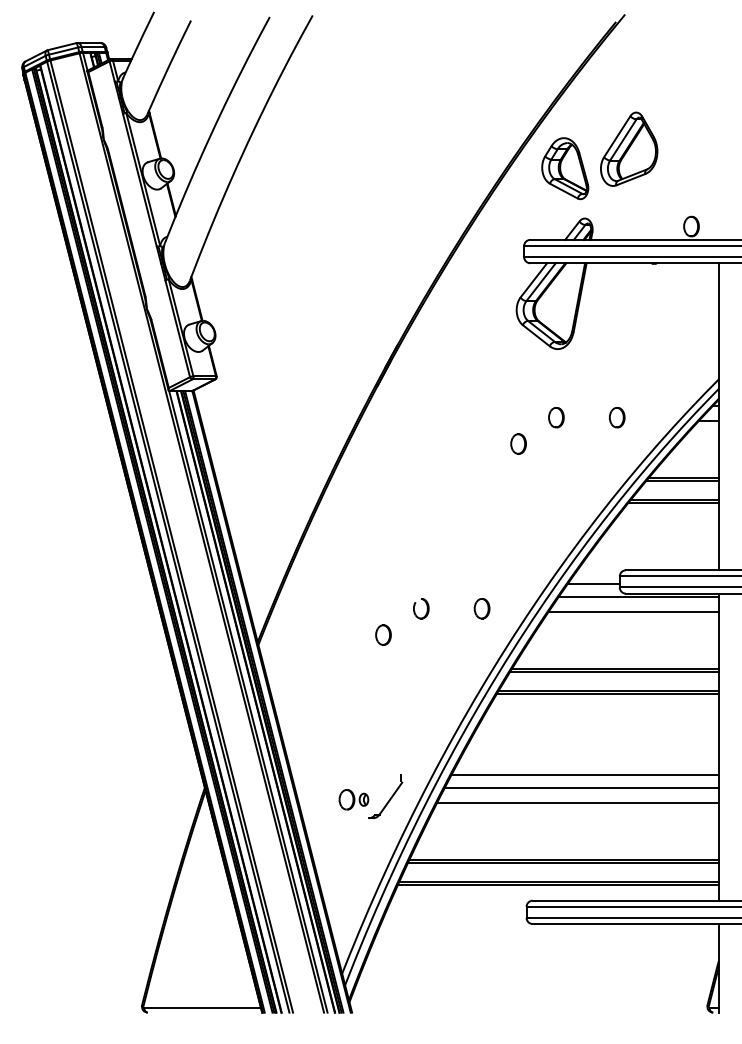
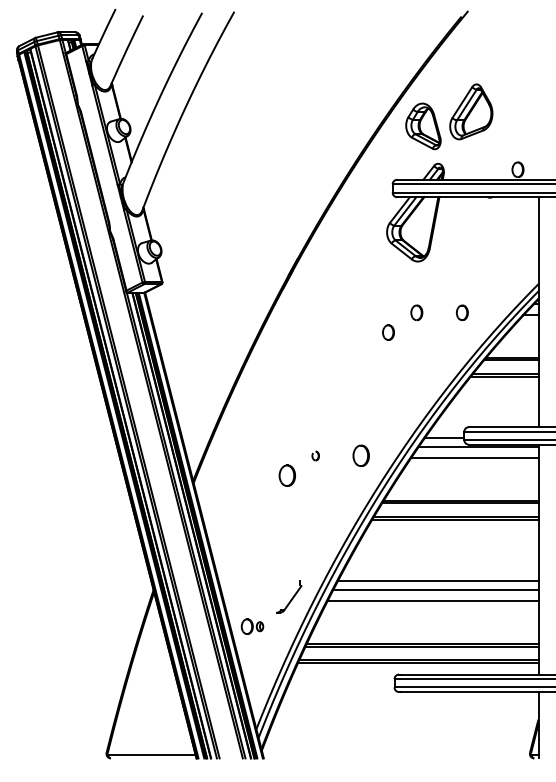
part: (421, 608) -> (315, 455), size x0.6
part: (481, 608) -> (360, 455), size x1.4
part: (383, 634) -> (287, 475), size x1.4
part: (353, 799) -> (252, 626), moved

